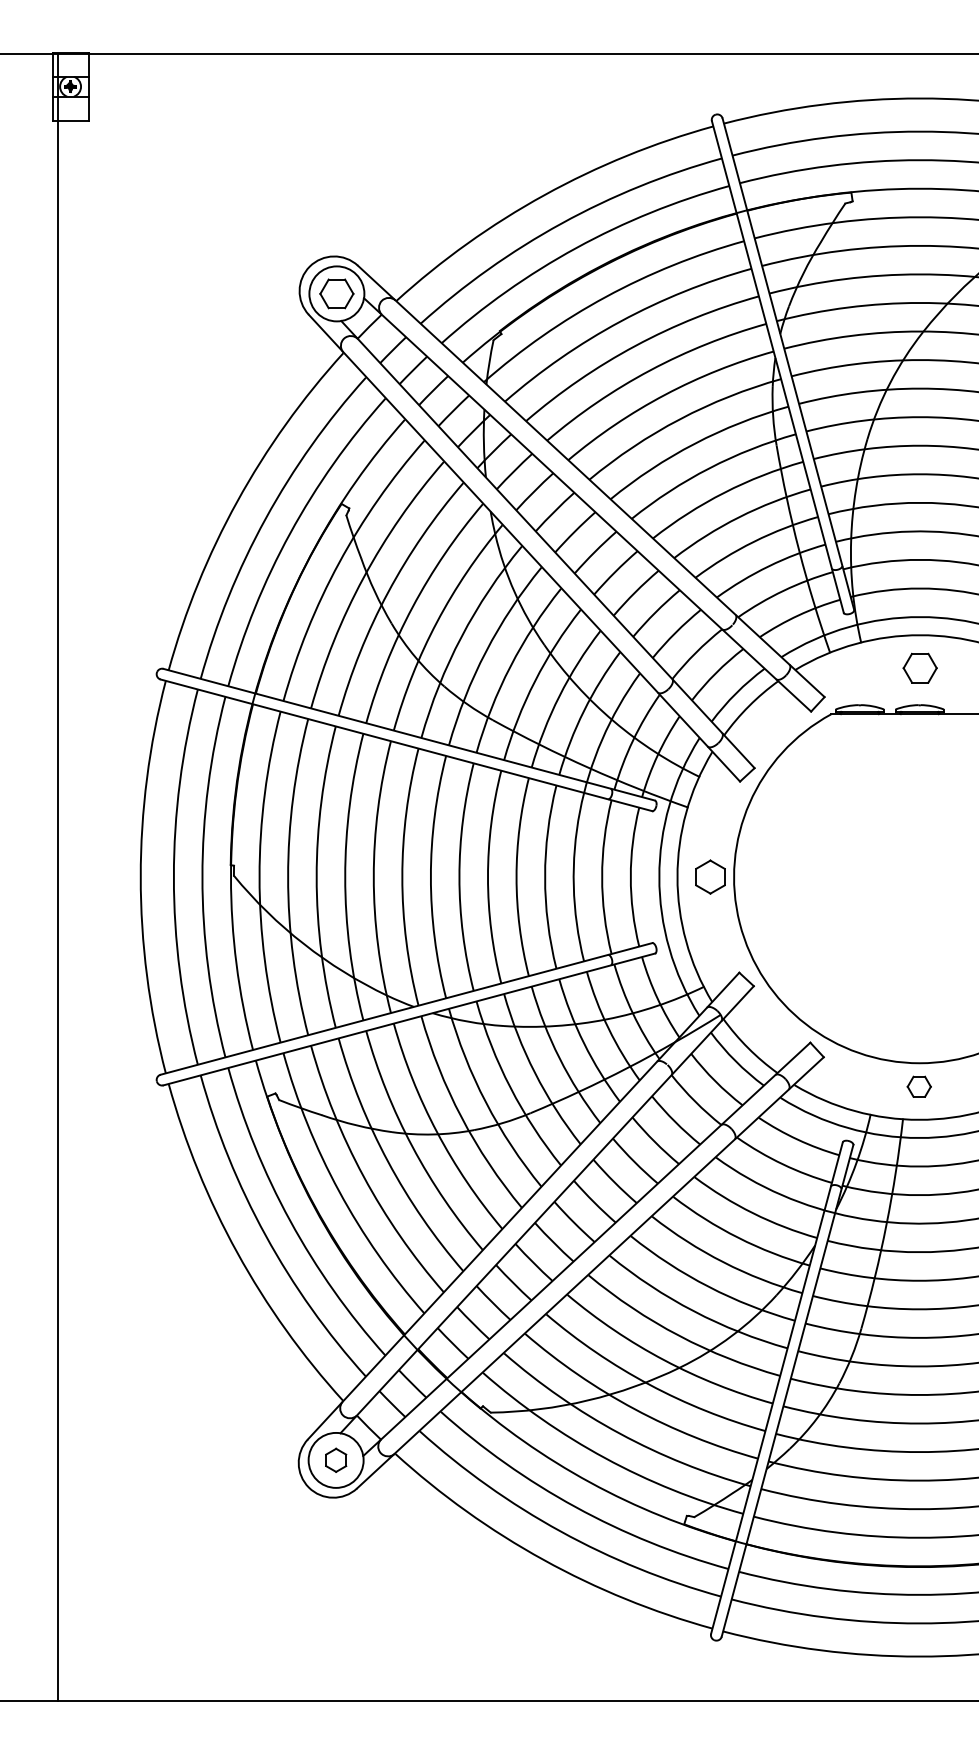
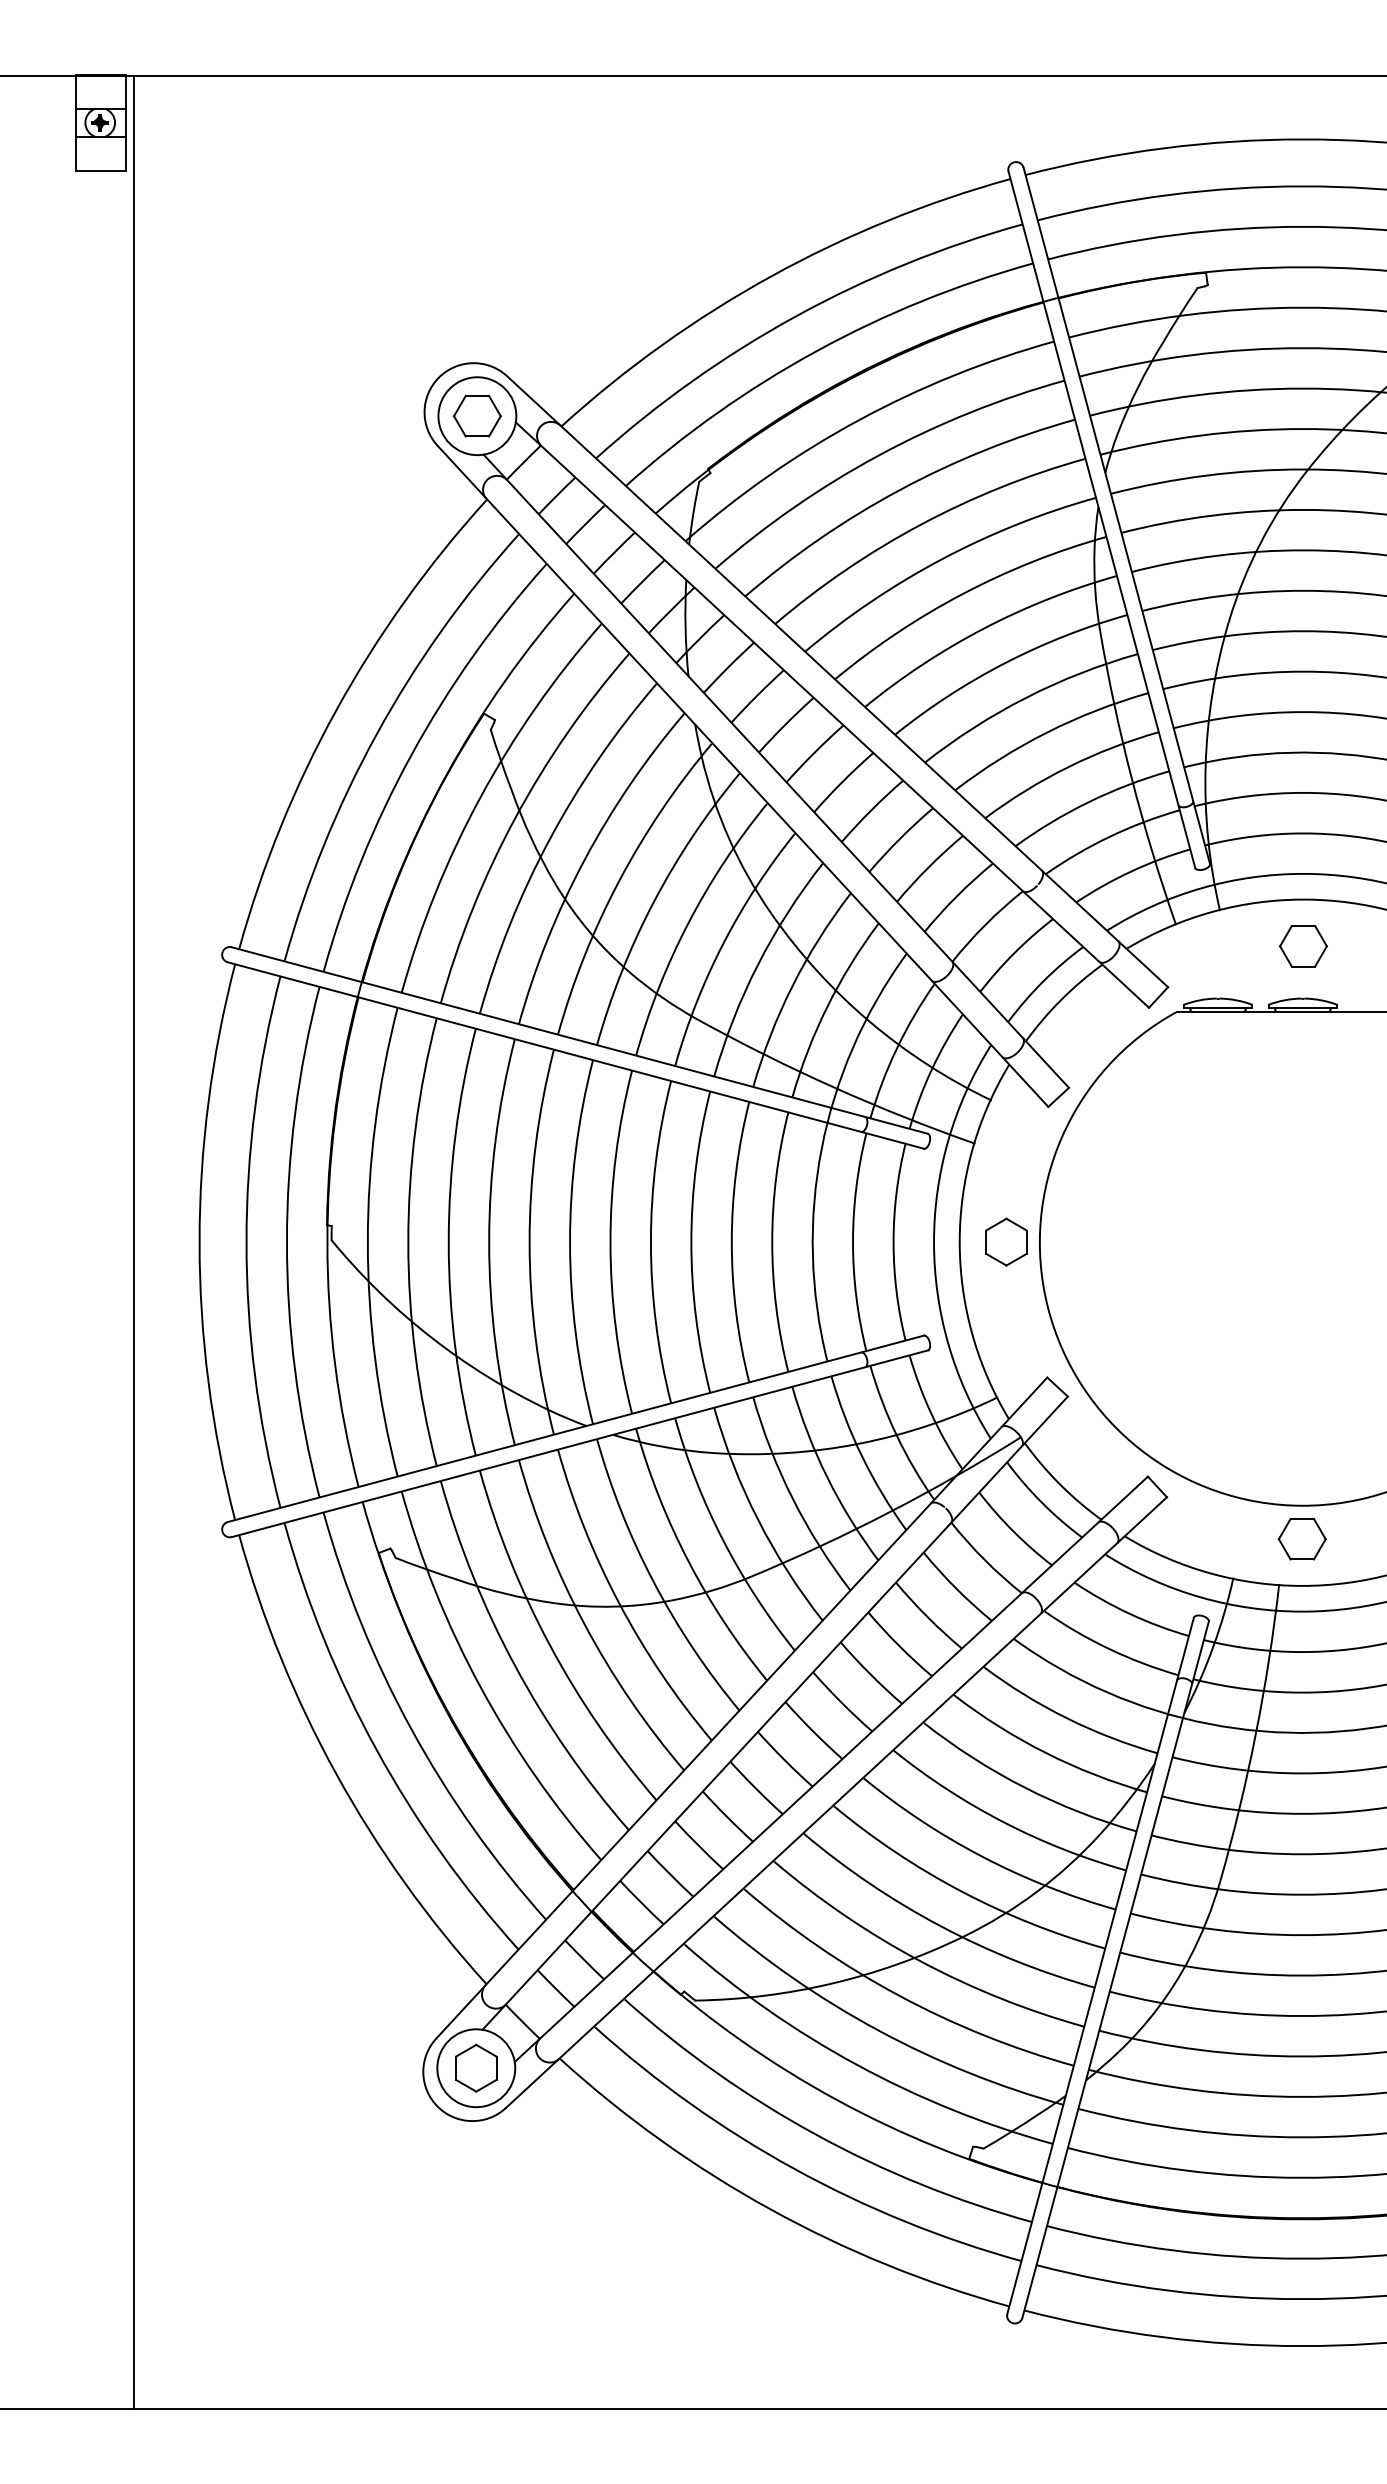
line: (57, 877) -> (133, 1242), moved
part: (918, 1086) -> (1301, 1538), size x1.43
part: (336, 1459) -> (476, 2067), size x1.43

